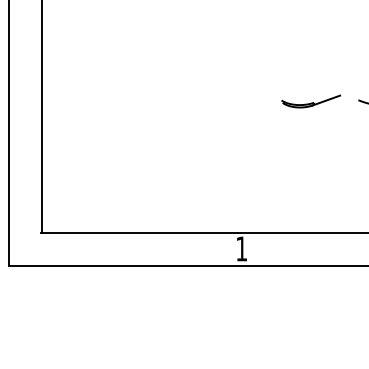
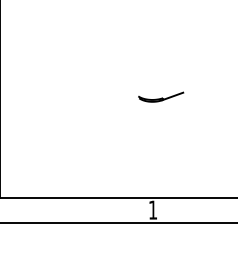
part: (310, 101) -> (160, 97), moved

